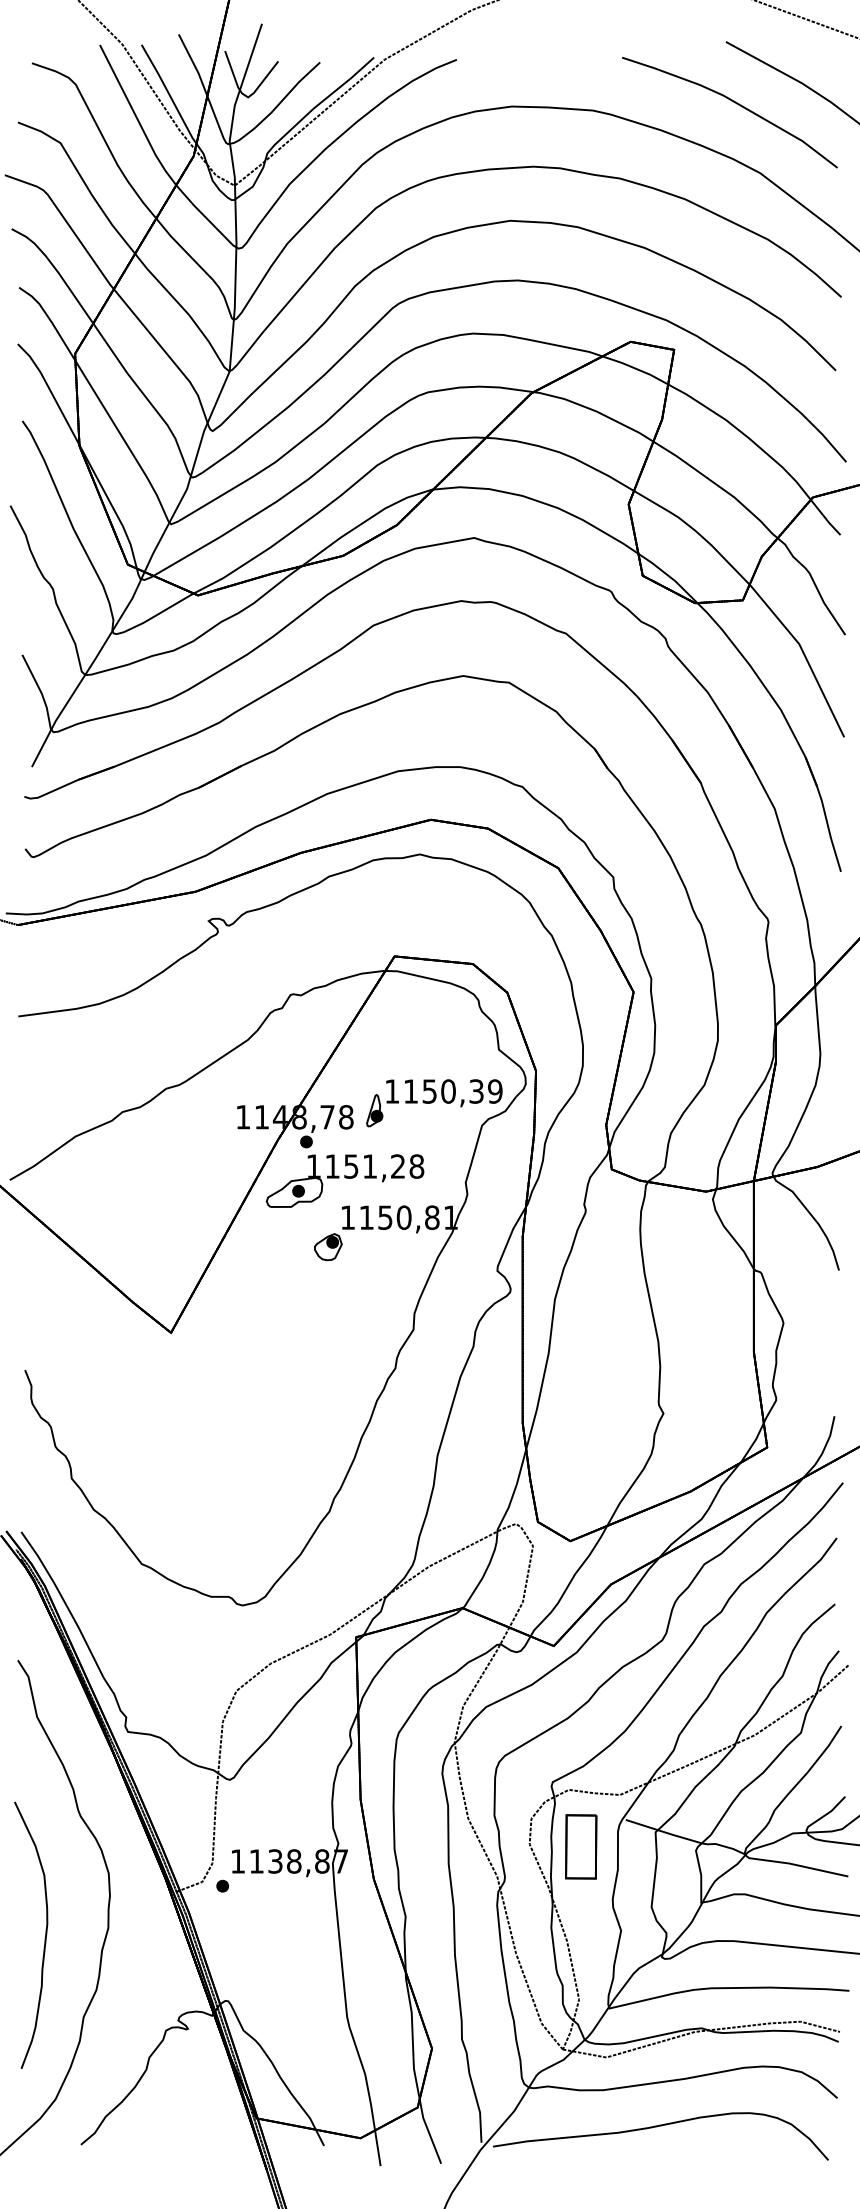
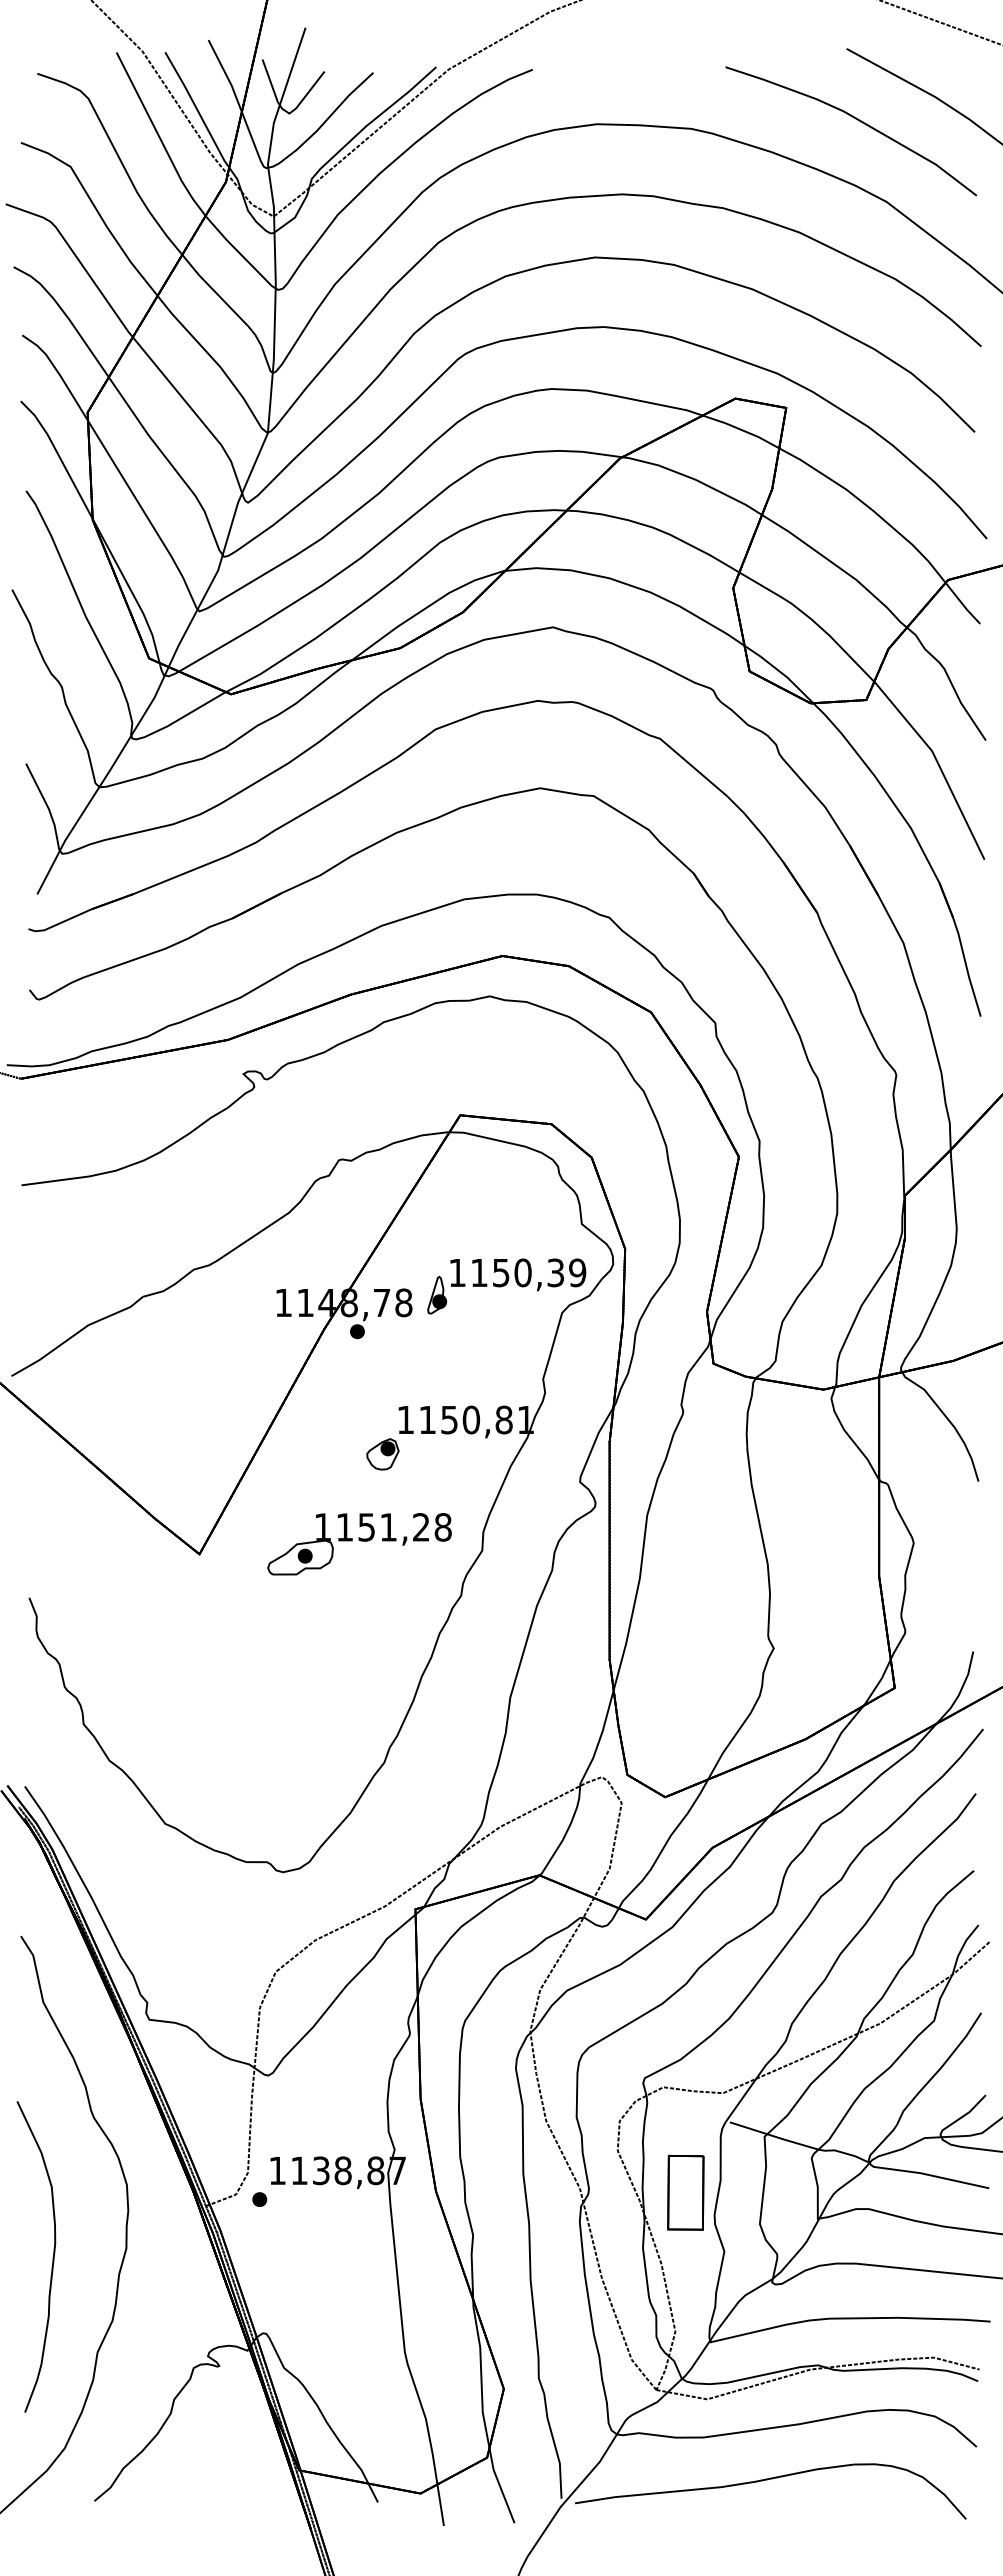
part: (345, 1181) -> (359, 1544), moved
part: (580, 1846) -> (685, 2192), moved

